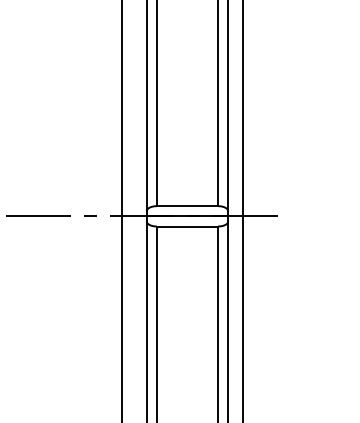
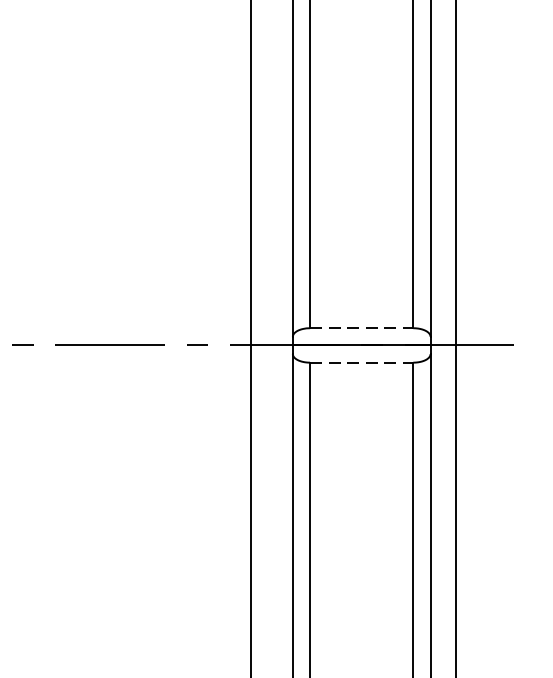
line: (187, 206) -> (361, 328), solid -> dashed
line: (187, 226) -> (361, 362), solid -> dashed

